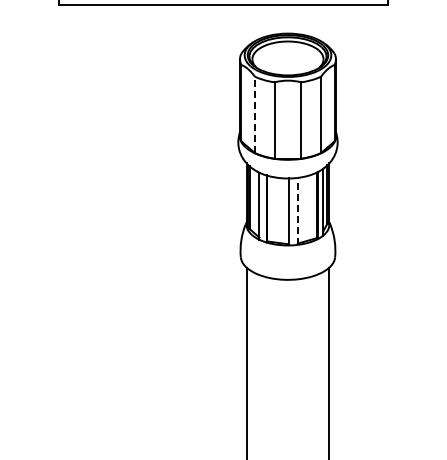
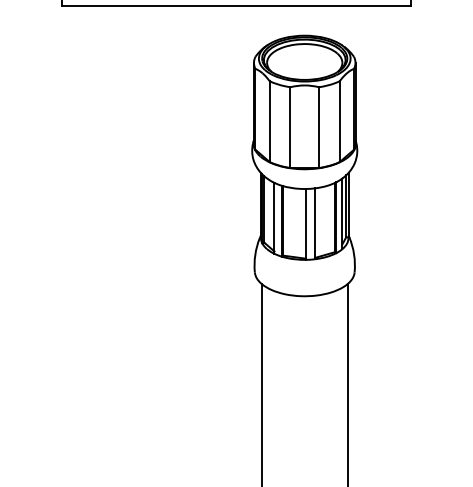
line: (254, 114) -> (269, 121), dashed -> solid
line: (297, 210) -> (314, 222), dashed -> solid

